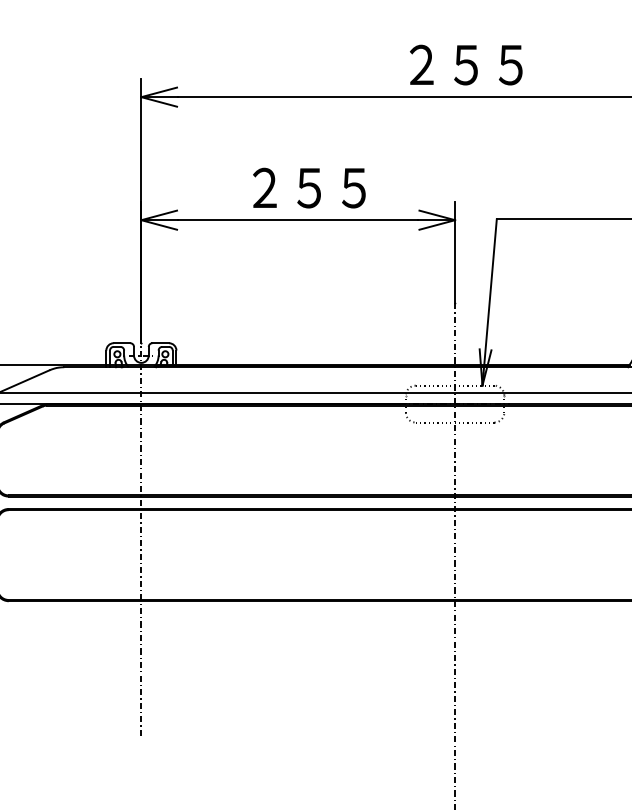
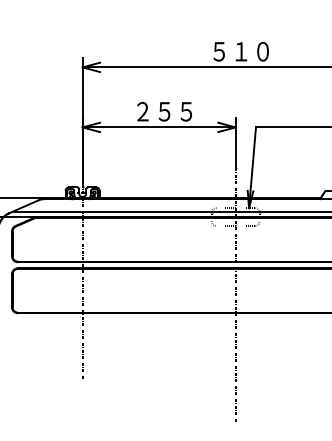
text: (464, 64) -> (240, 51), ２５５ -> ５１０

